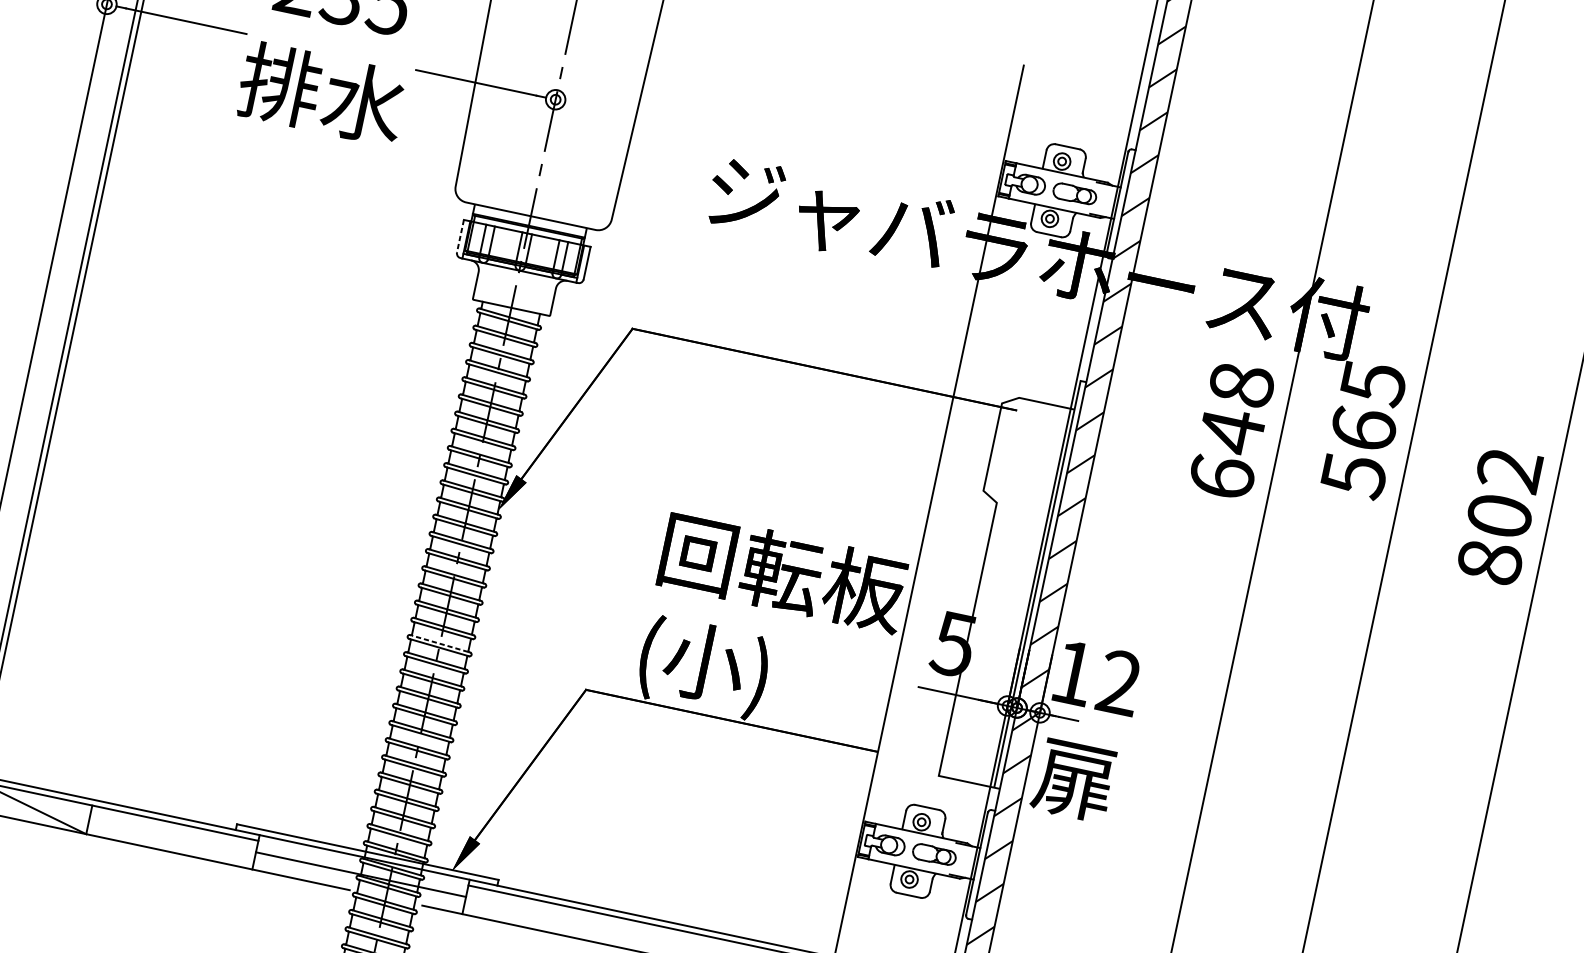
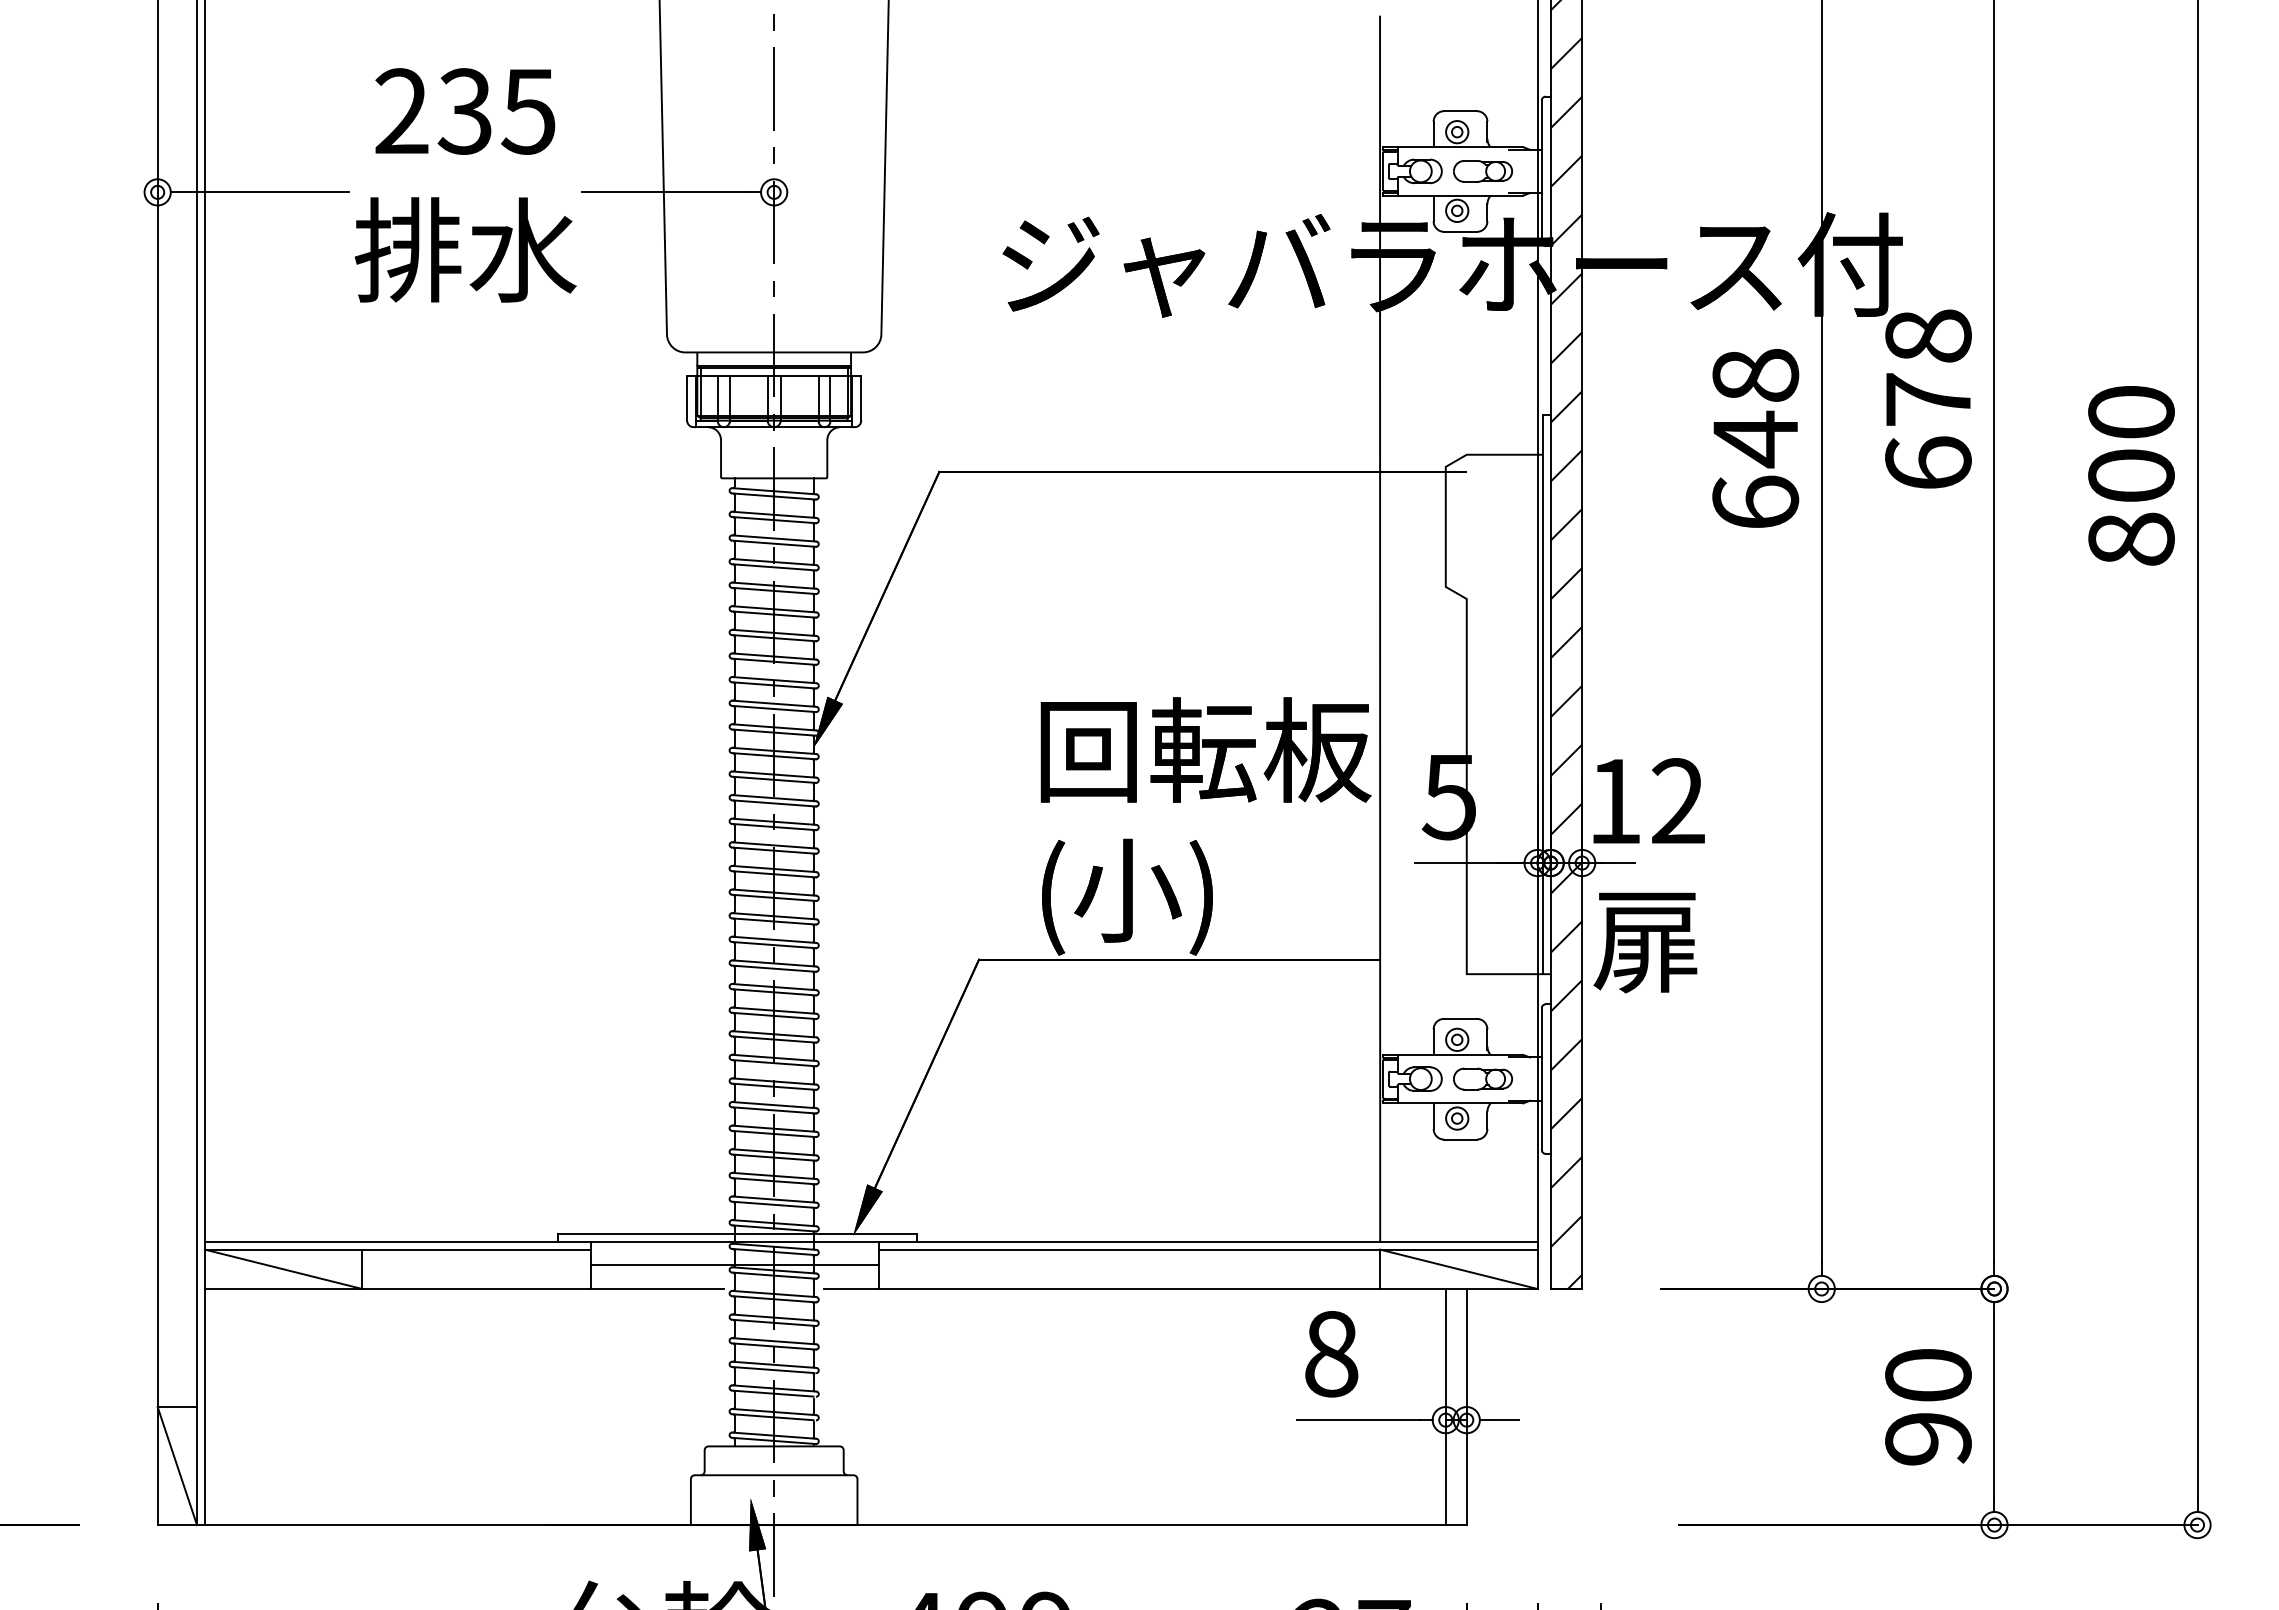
line: (460, 236) -> (687, 398), dashed -> solid
text: (1363, 429) -> (1928, 400), 565 -> 678
text: (1509, 469) -> (2131, 412), 802 -> 800
line: (439, 643) -> (773, 939), dashed -> solid

